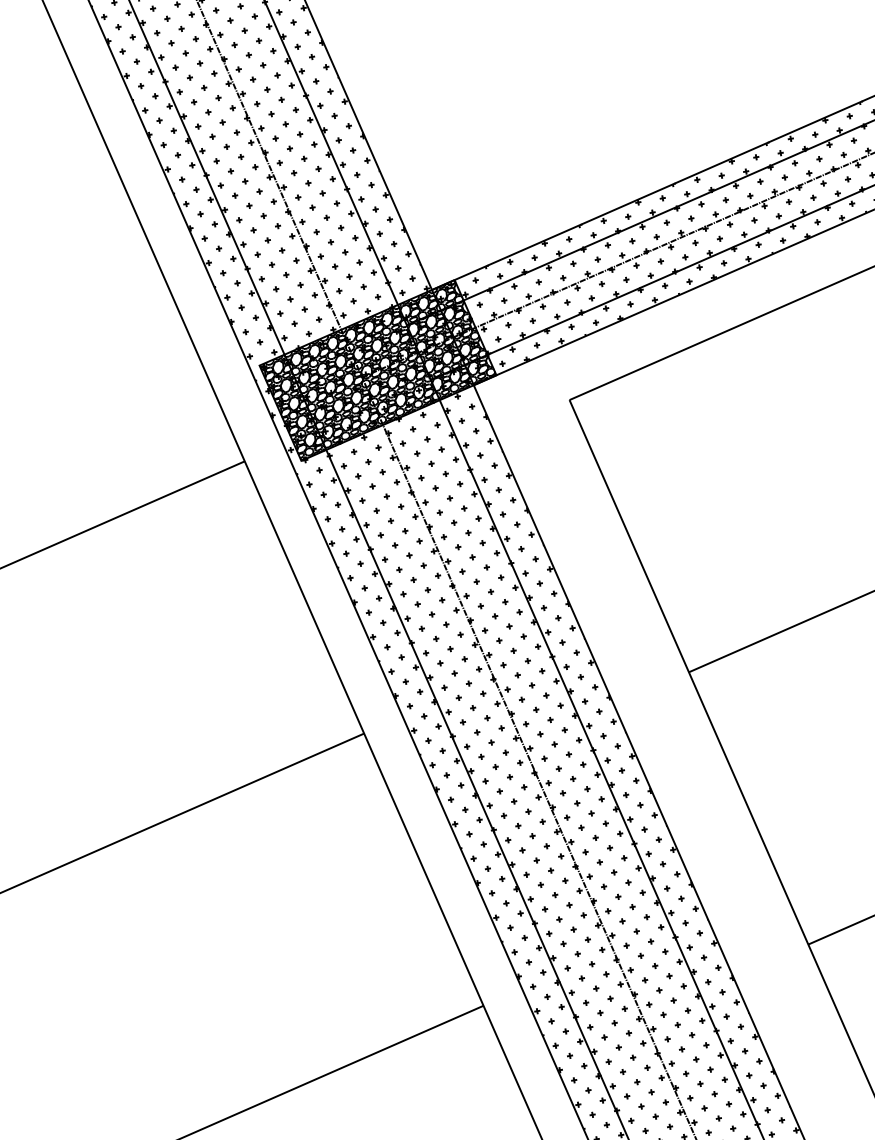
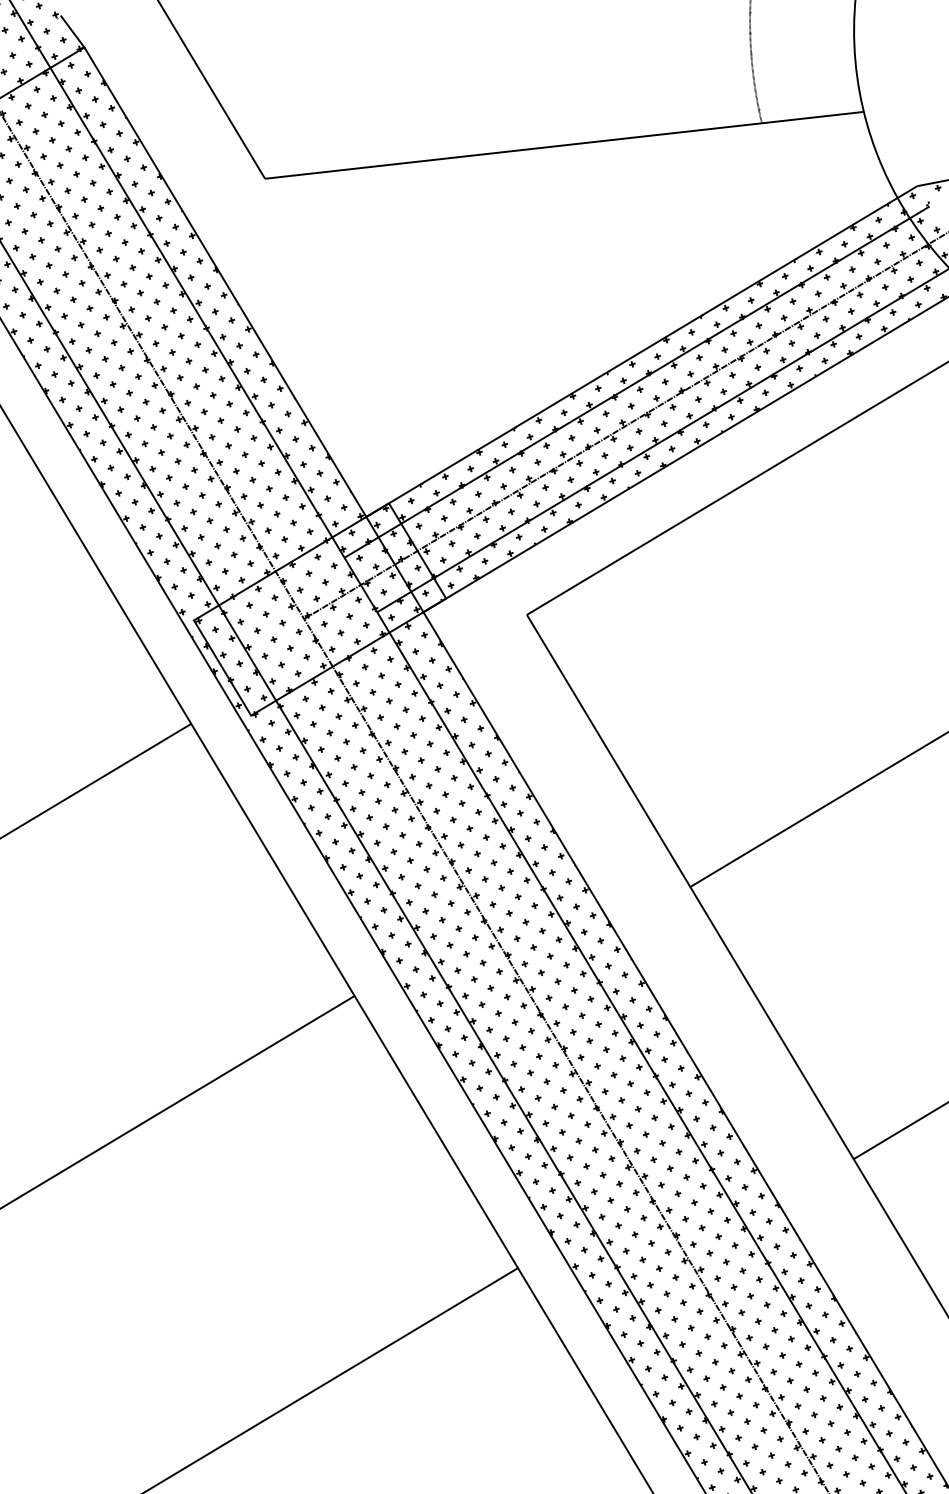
hatch: (378, 370) -> (320, 609), removed

